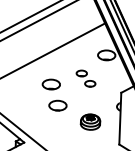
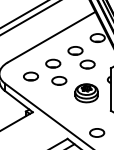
part: (86, 78) -> (81, 57), size x1.67
part: (23, 98) -> (30, 76), added
part: (90, 122) -> (86, 93), size x1.43

